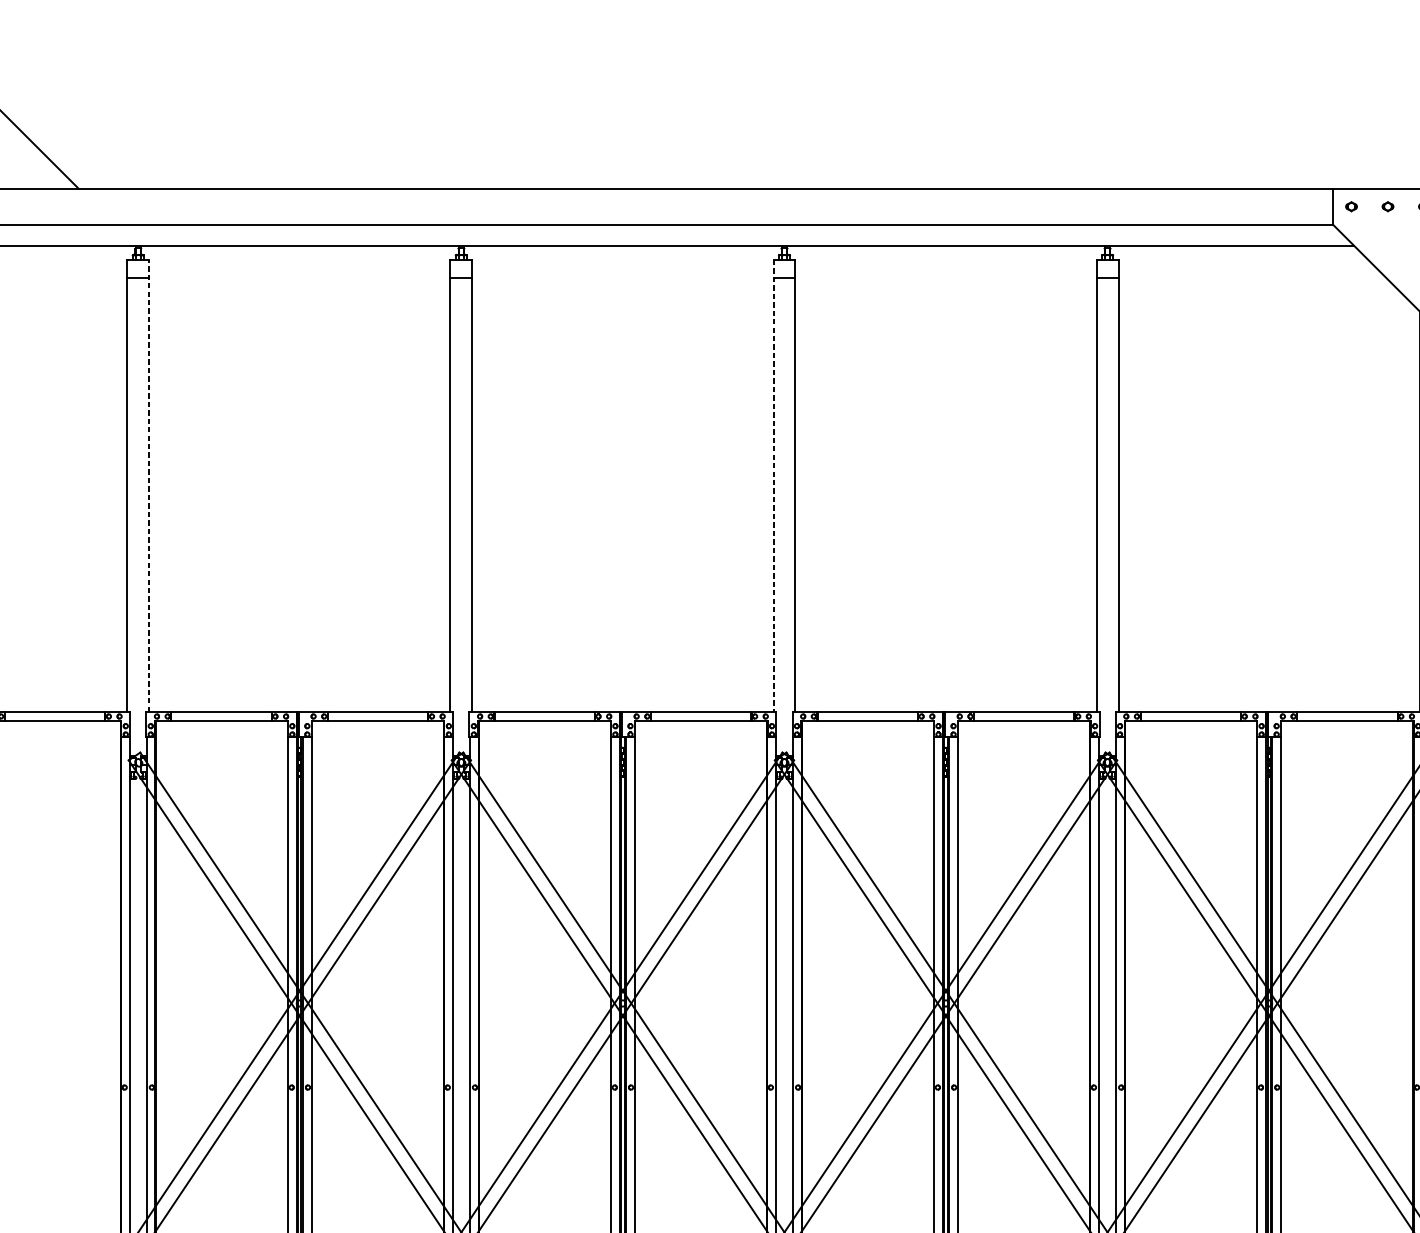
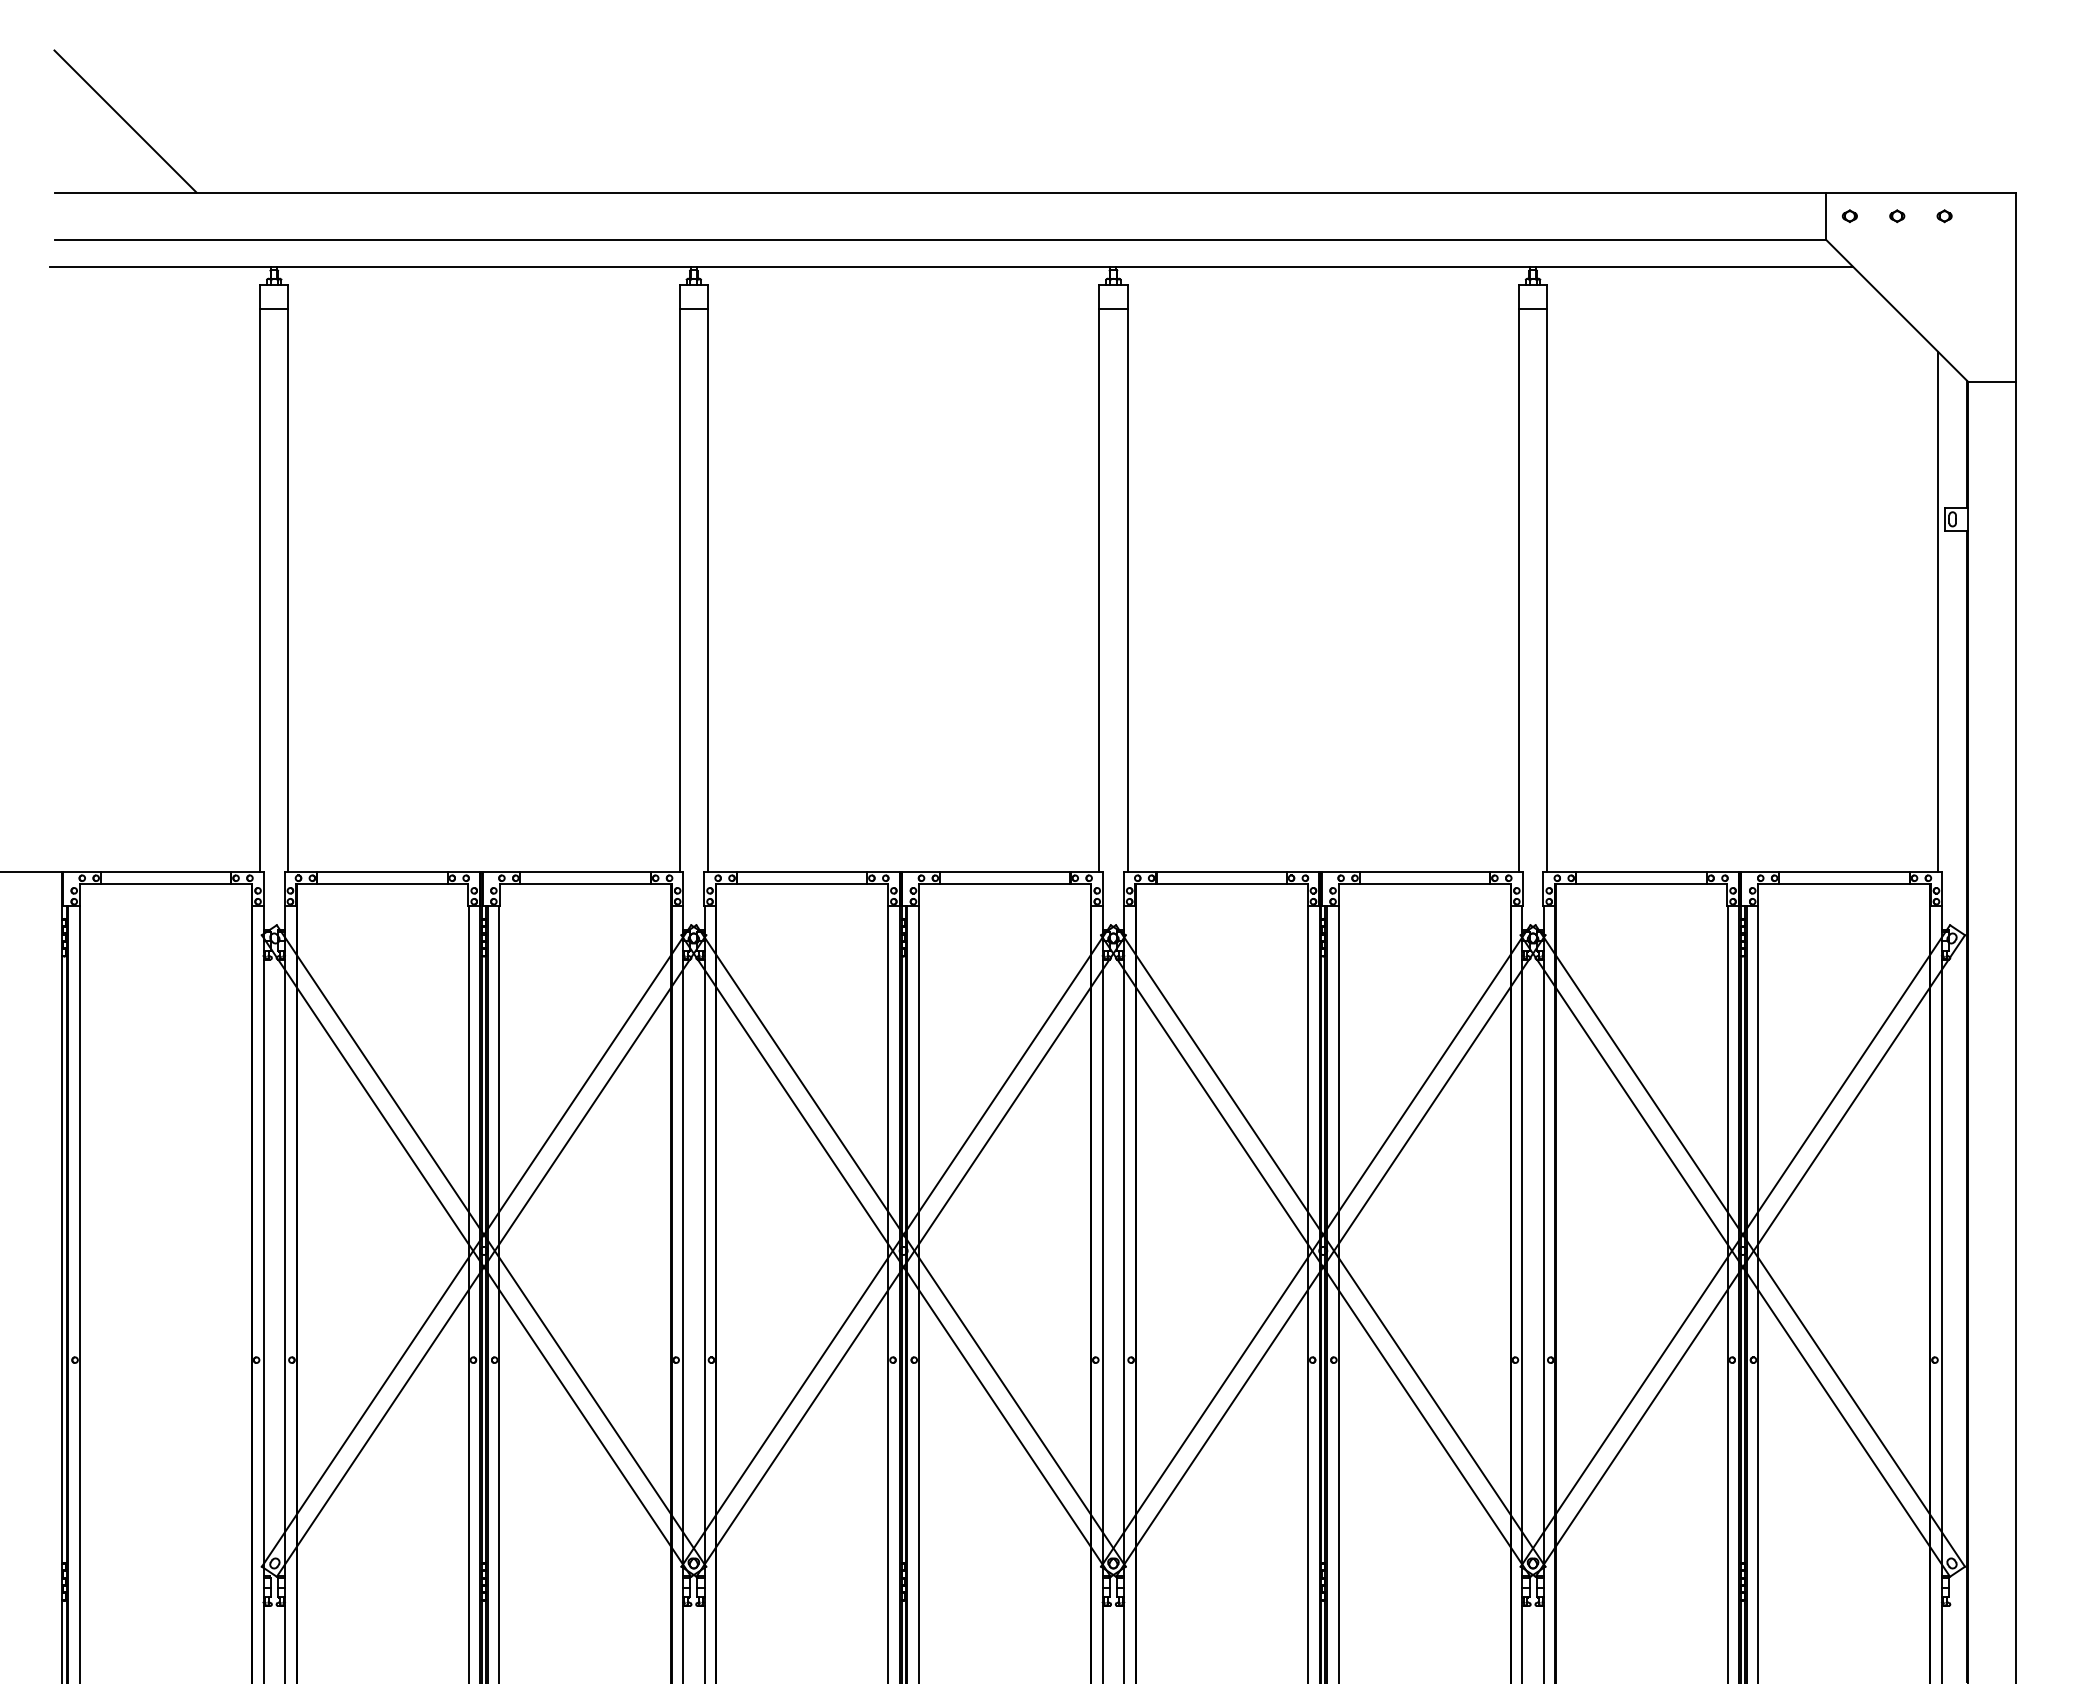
line: (149, 485) -> (288, 578), dashed -> solid
line: (773, 485) -> (1099, 578), dashed -> solid

